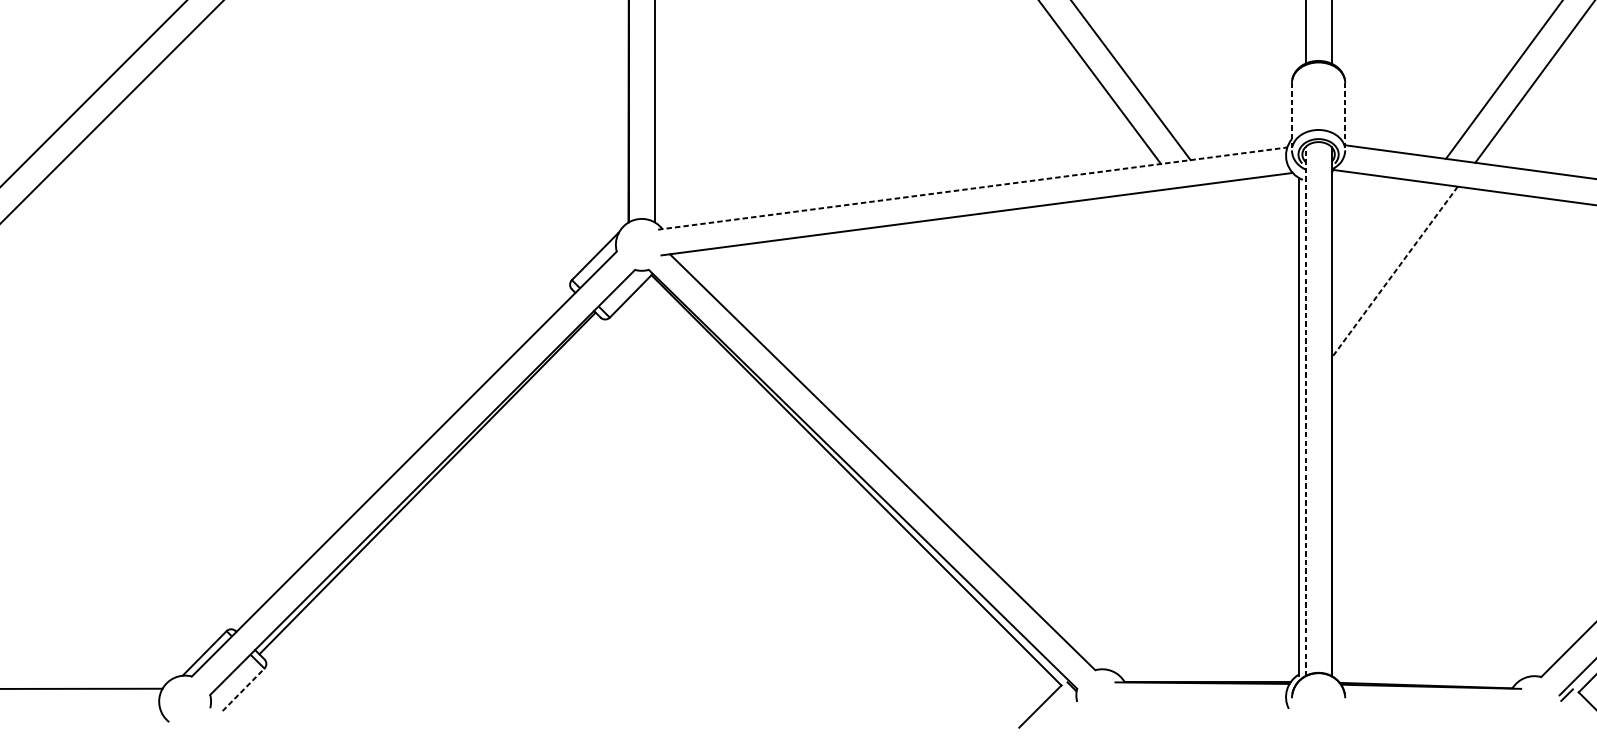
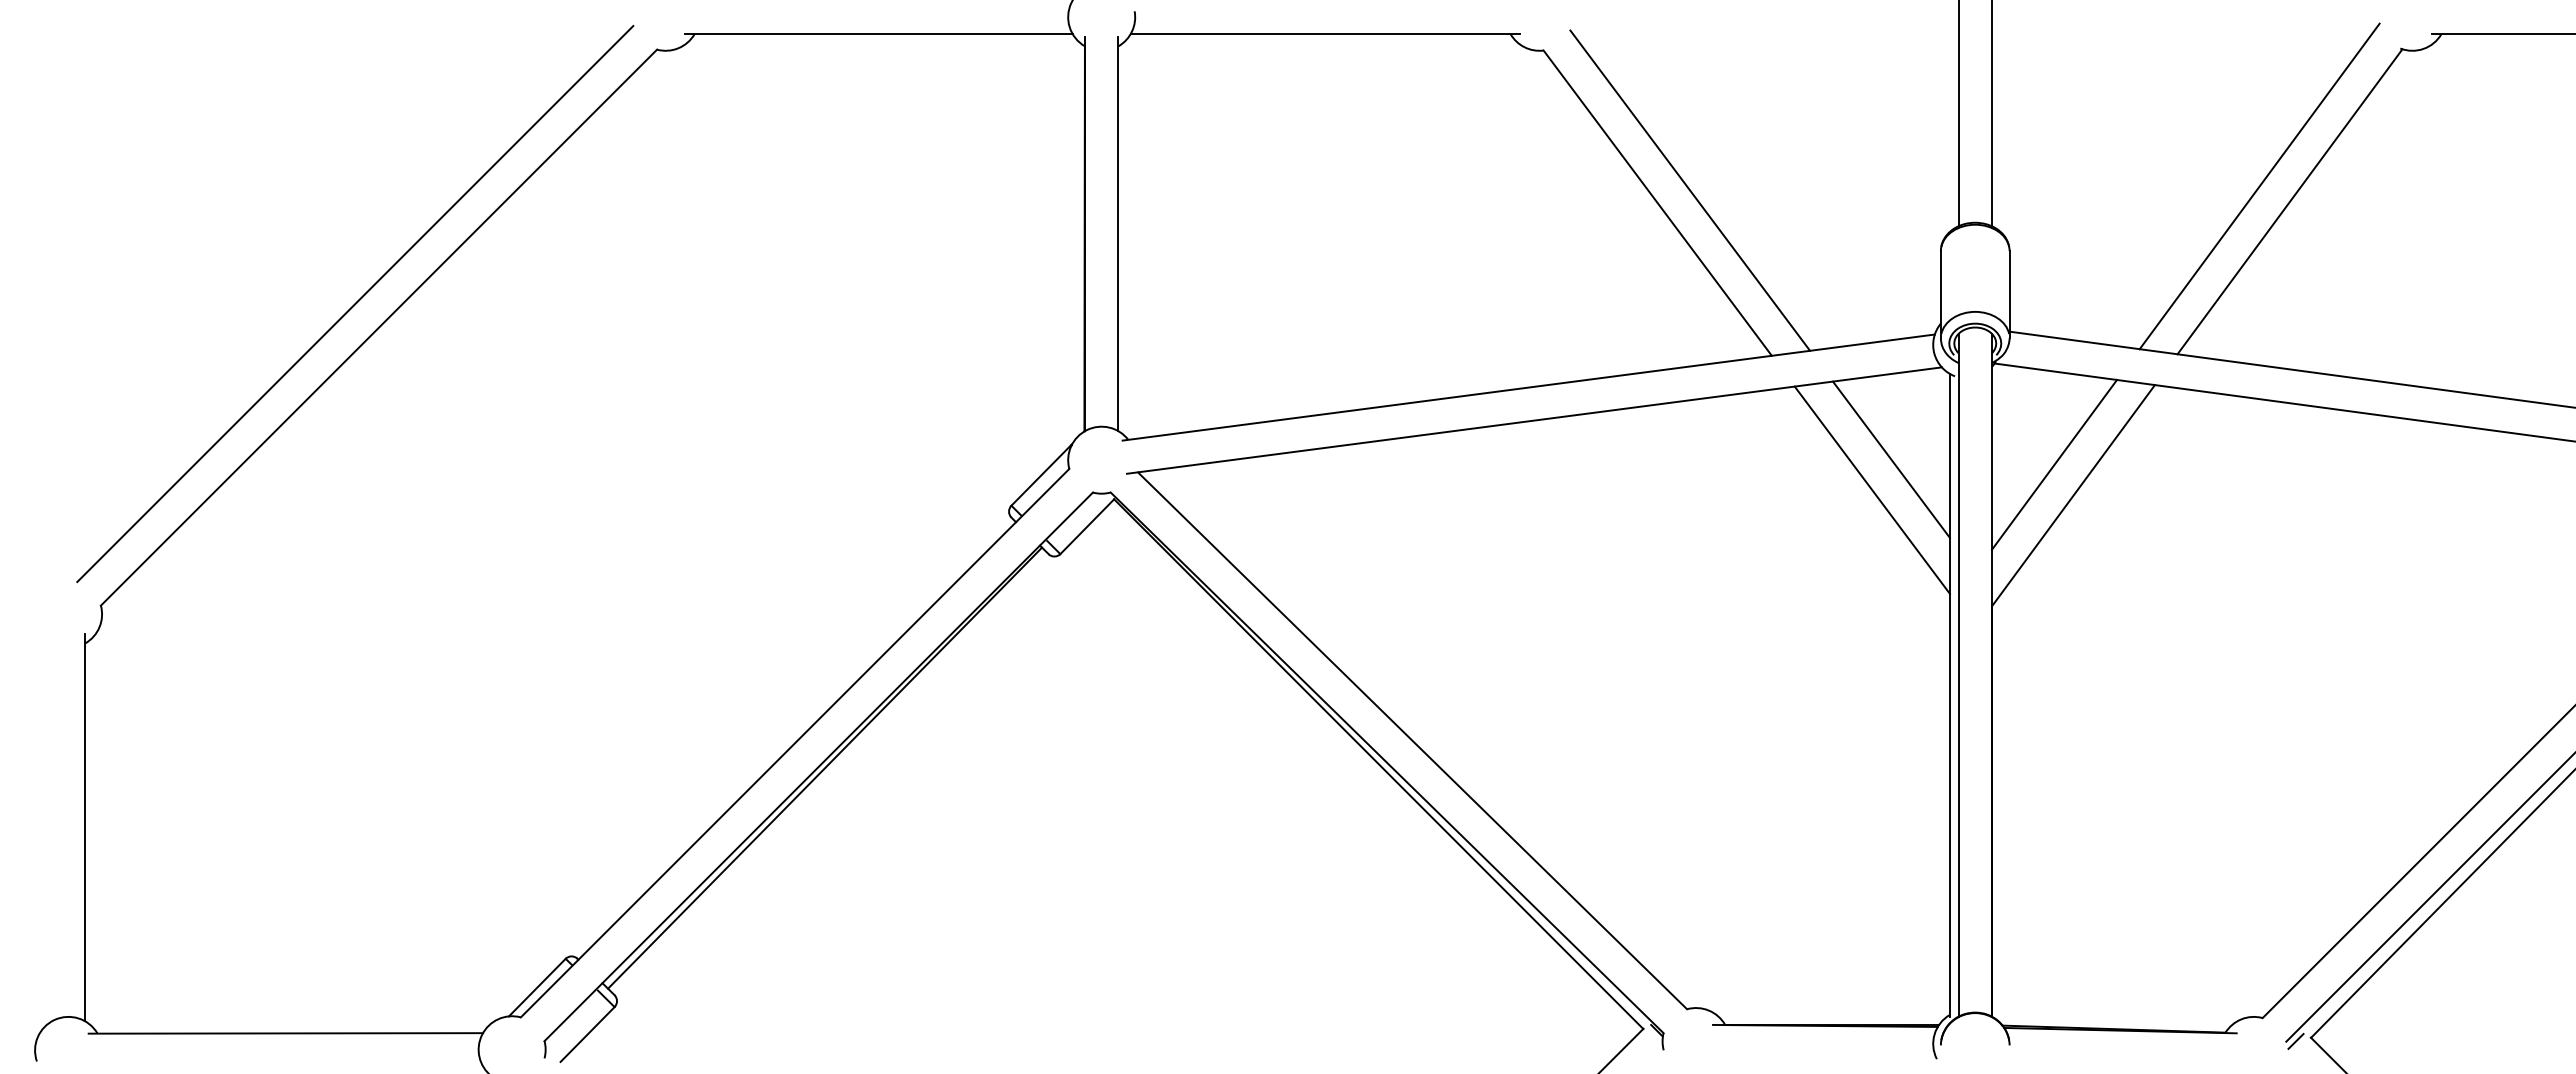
line: (1291, 116) -> (1940, 294), dashed -> solid
line: (1345, 116) -> (2009, 294), dashed -> solid
line: (972, 188) -> (1528, 387), dashed -> solid
line: (1253, 244) -> (1891, 459), added
line: (1379, 248) -> (2054, 464), added
line: (1238, 267) -> (1871, 489), added
line: (1394, 272) -> (2073, 495), dashed -> solid
line: (1305, 410) -> (1958, 674), dashed -> solid
line: (243, 689) -> (587, 1034), dashed -> solid

